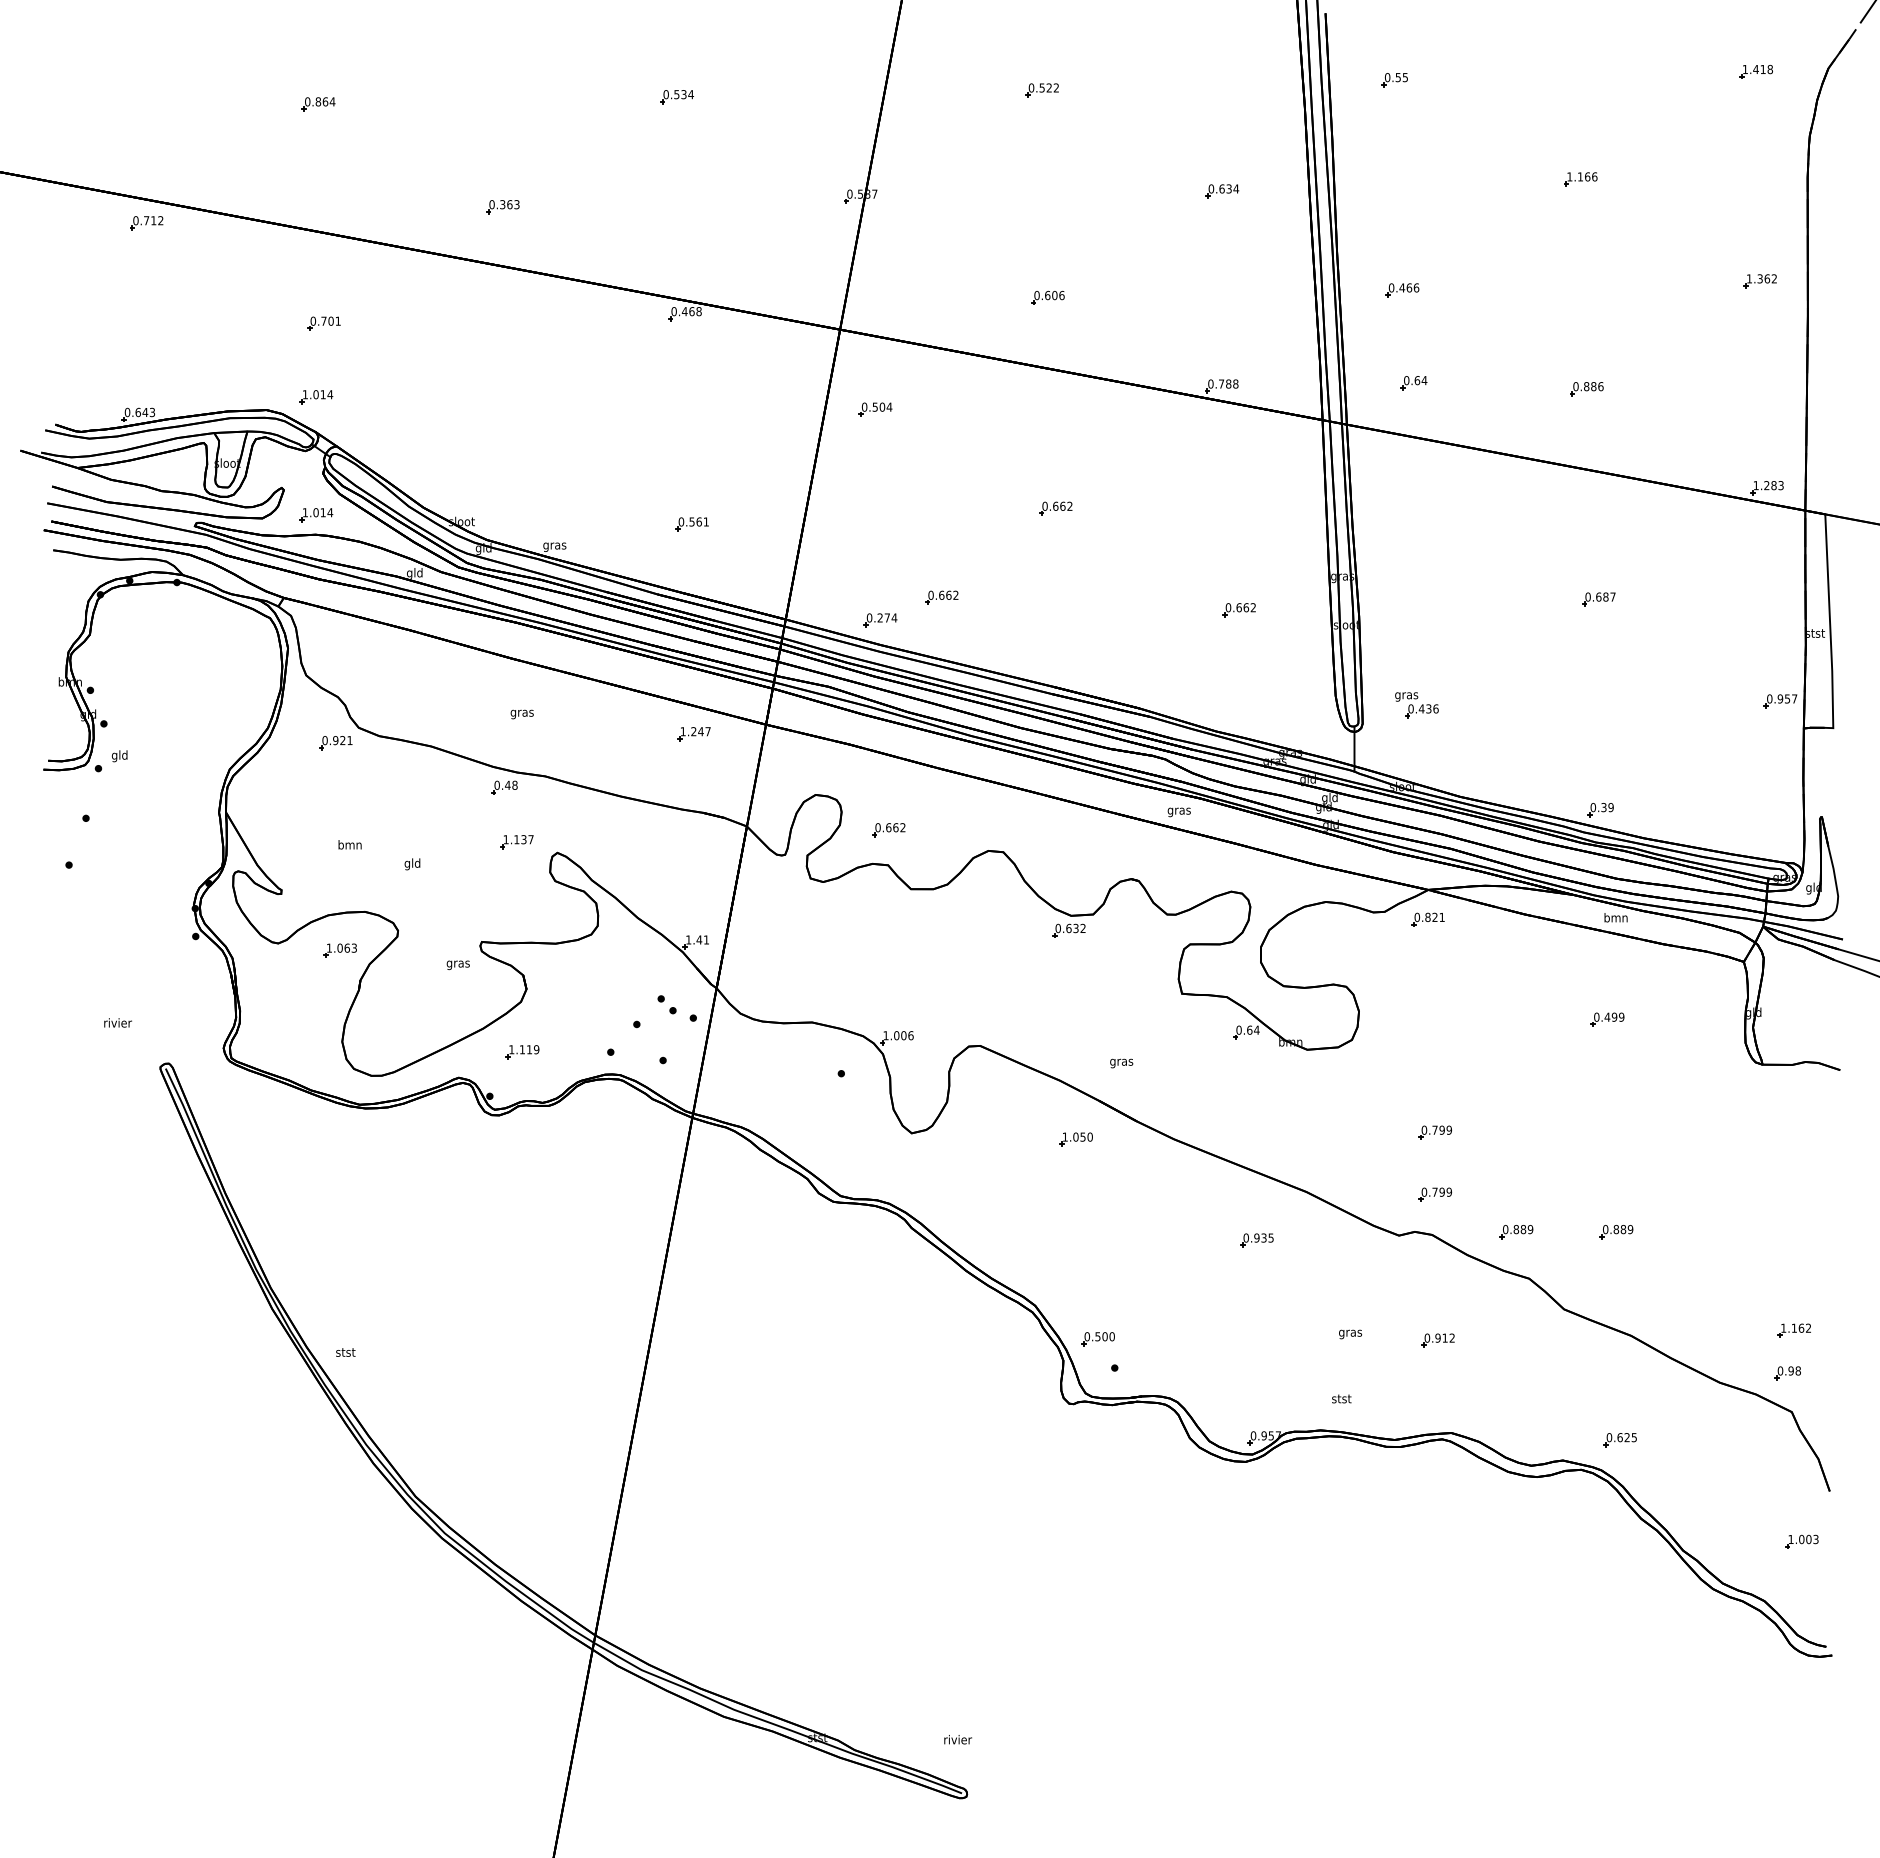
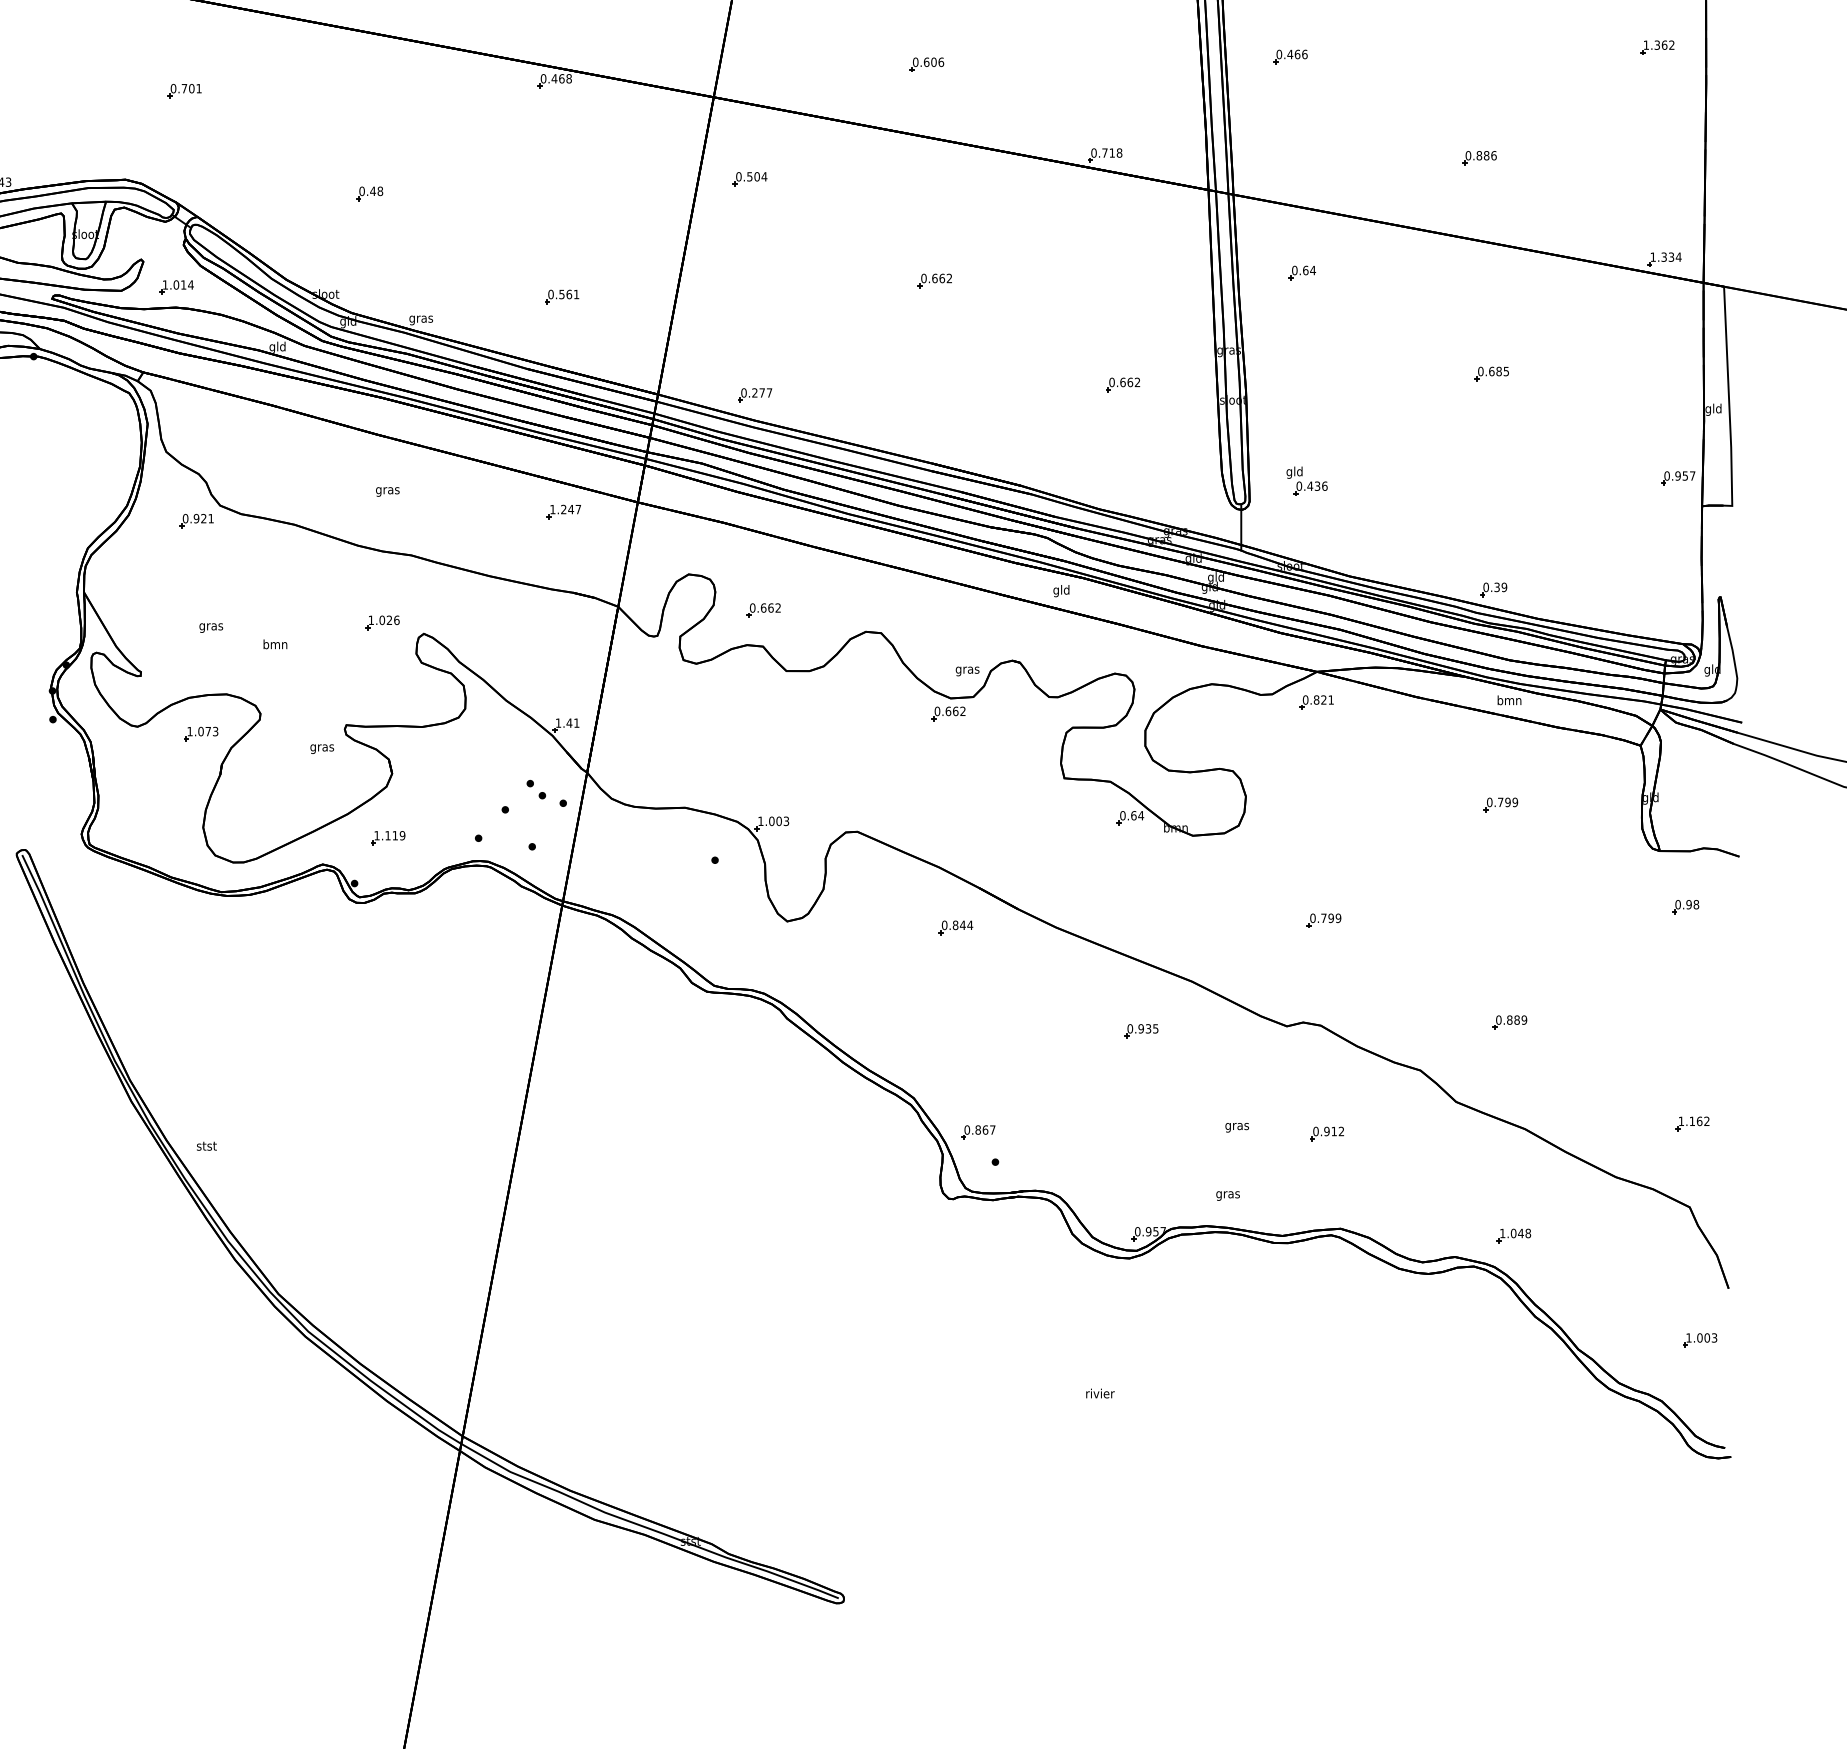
text: (1228, 383) -> (1112, 152), 0.788 -> 0.718
part: (1413, 383) -> (1301, 273), moved
part: (316, 397) -> (176, 166), removed
text: (1774, 485) -> (1671, 257), 1.283 -> 1.334
text: (1612, 596) -> (1505, 370), 0.687 -> 0.685
part: (941, 597) -> (817, 371), removed
text: (894, 617) -> (769, 392), 0.274 -> 0.277
text: (1816, 634) -> (1715, 409), stst -> gld
text: (1406, 695) -> (1294, 472), gras -> gld
part: (504, 787) -> (369, 193), moved
text: (1178, 811) -> (1060, 591), gras -> gld
text: (523, 839) -> (389, 620), 1.137 -> 1.026
text: (349, 845) -> (210, 626), bmn -> gras
text: (412, 864) -> (275, 645), gld -> bmn
text: (1075, 928) -> (955, 711), 0.632 -> 0.662
text: (346, 947) -> (207, 730), 1.063 -> 1.073
text: (1607, 1016) -> (1500, 801), 0.499 -> 0.799
text: (910, 1035) -> (785, 821), 1.006 -> 1.003
text: (1121, 1063) -> (967, 671), moved
text: (1077, 1136) -> (957, 924), 1.050 -> 0.844
part: (1434, 1194) -> (1323, 984), removed
part: (1516, 1232) -> (1407, 1023), removed
text: (1104, 1336) -> (984, 1129), 0.500 -> 0.867
part: (1787, 1373) -> (1685, 907), moved
text: (1341, 1399) -> (1227, 1194), stst -> gras
text: (1621, 1437) -> (1515, 1233), 0.625 -> 1.048
text: (957, 1739) -> (1099, 1393), moved

